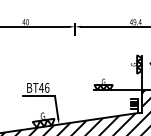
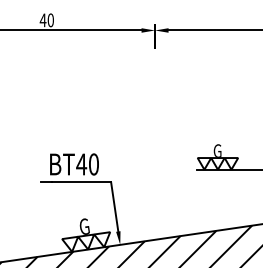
text: (47, 87) -> (94, 163), BT46 -> BT40

